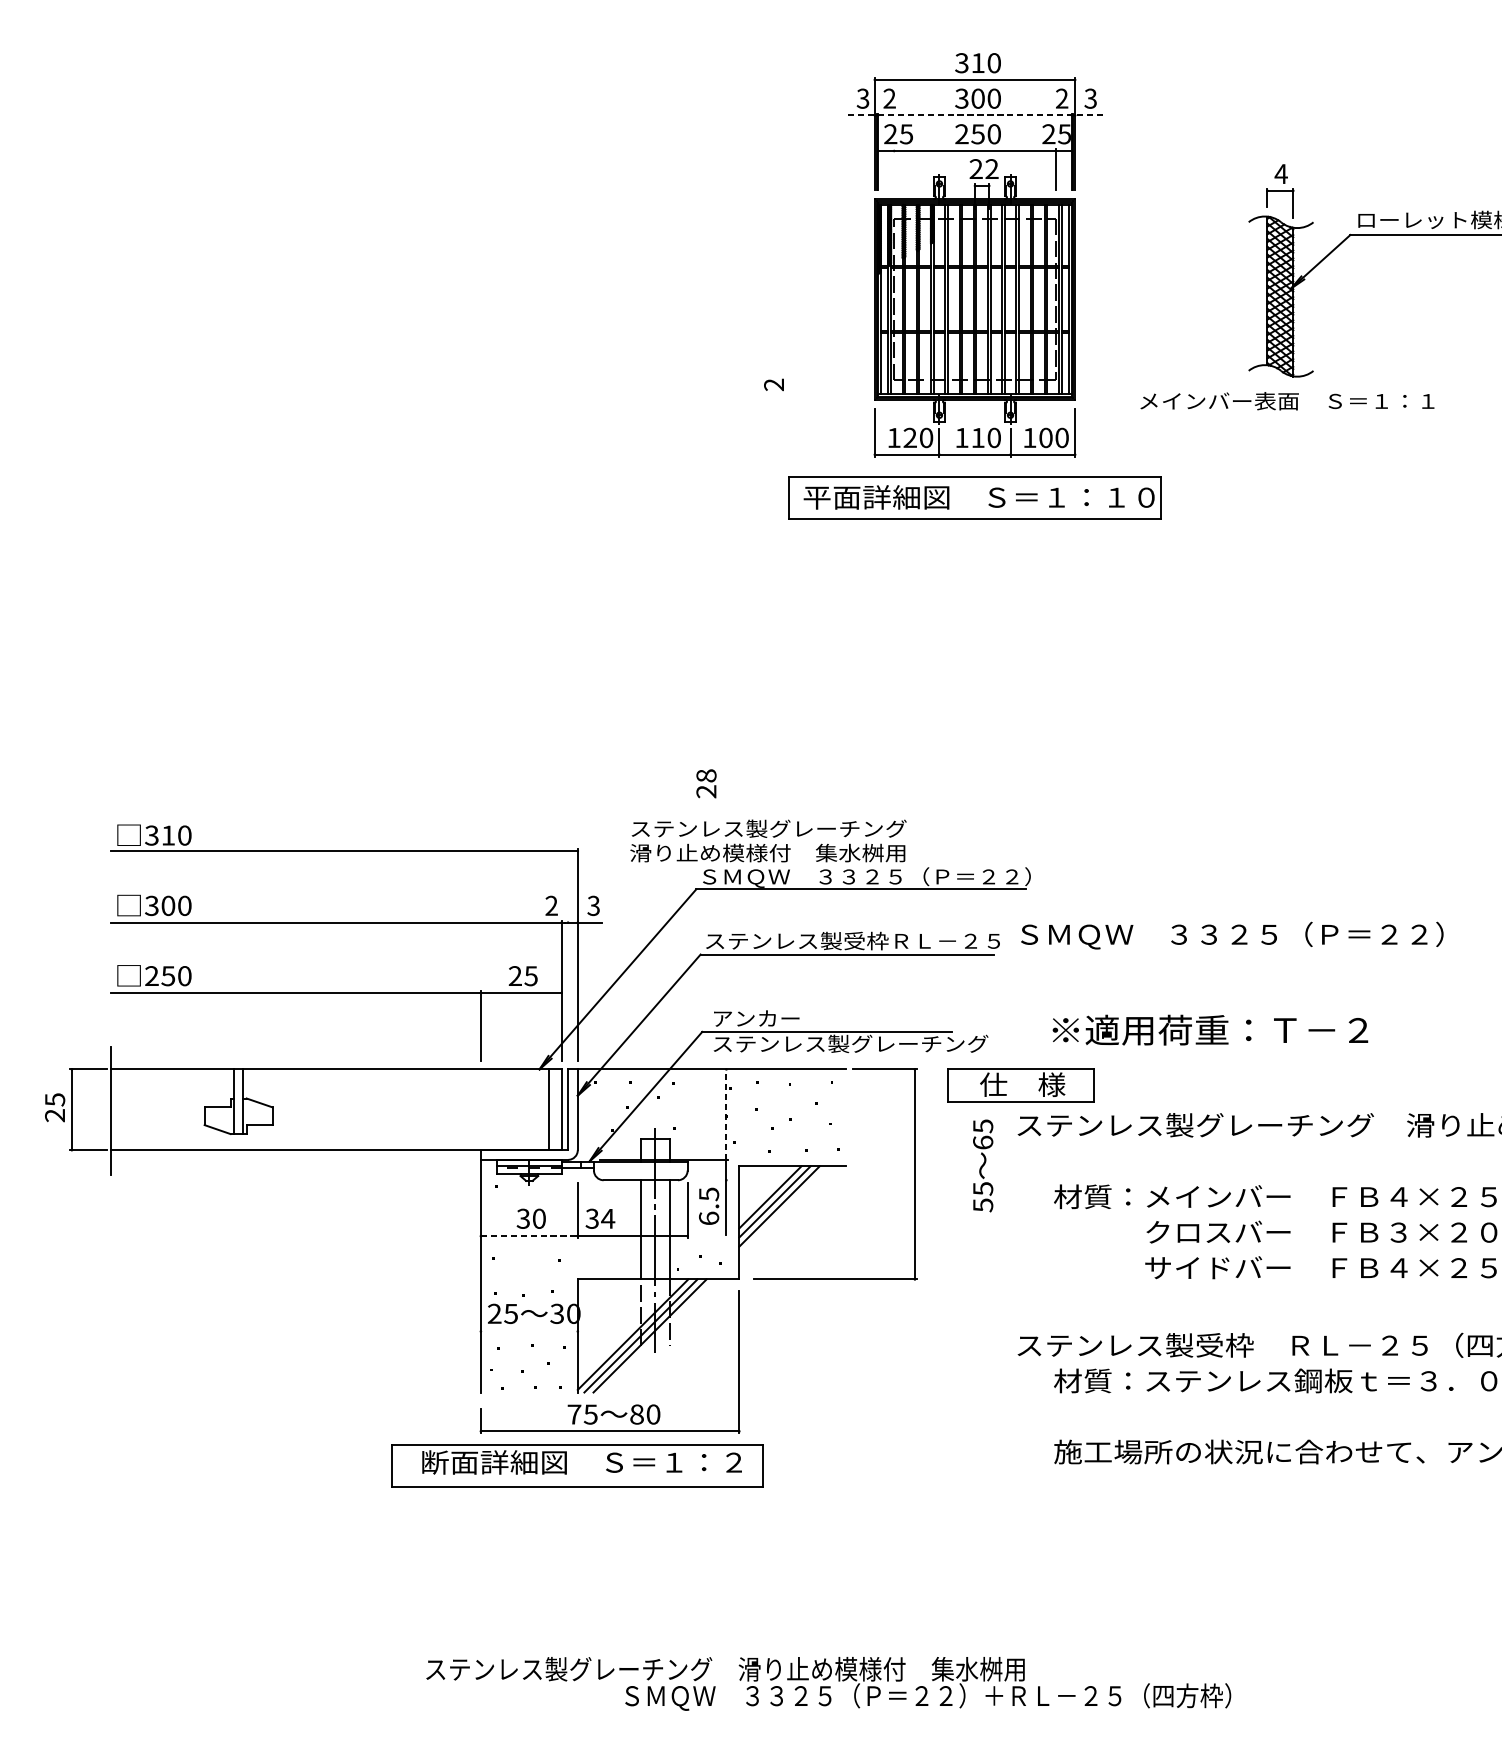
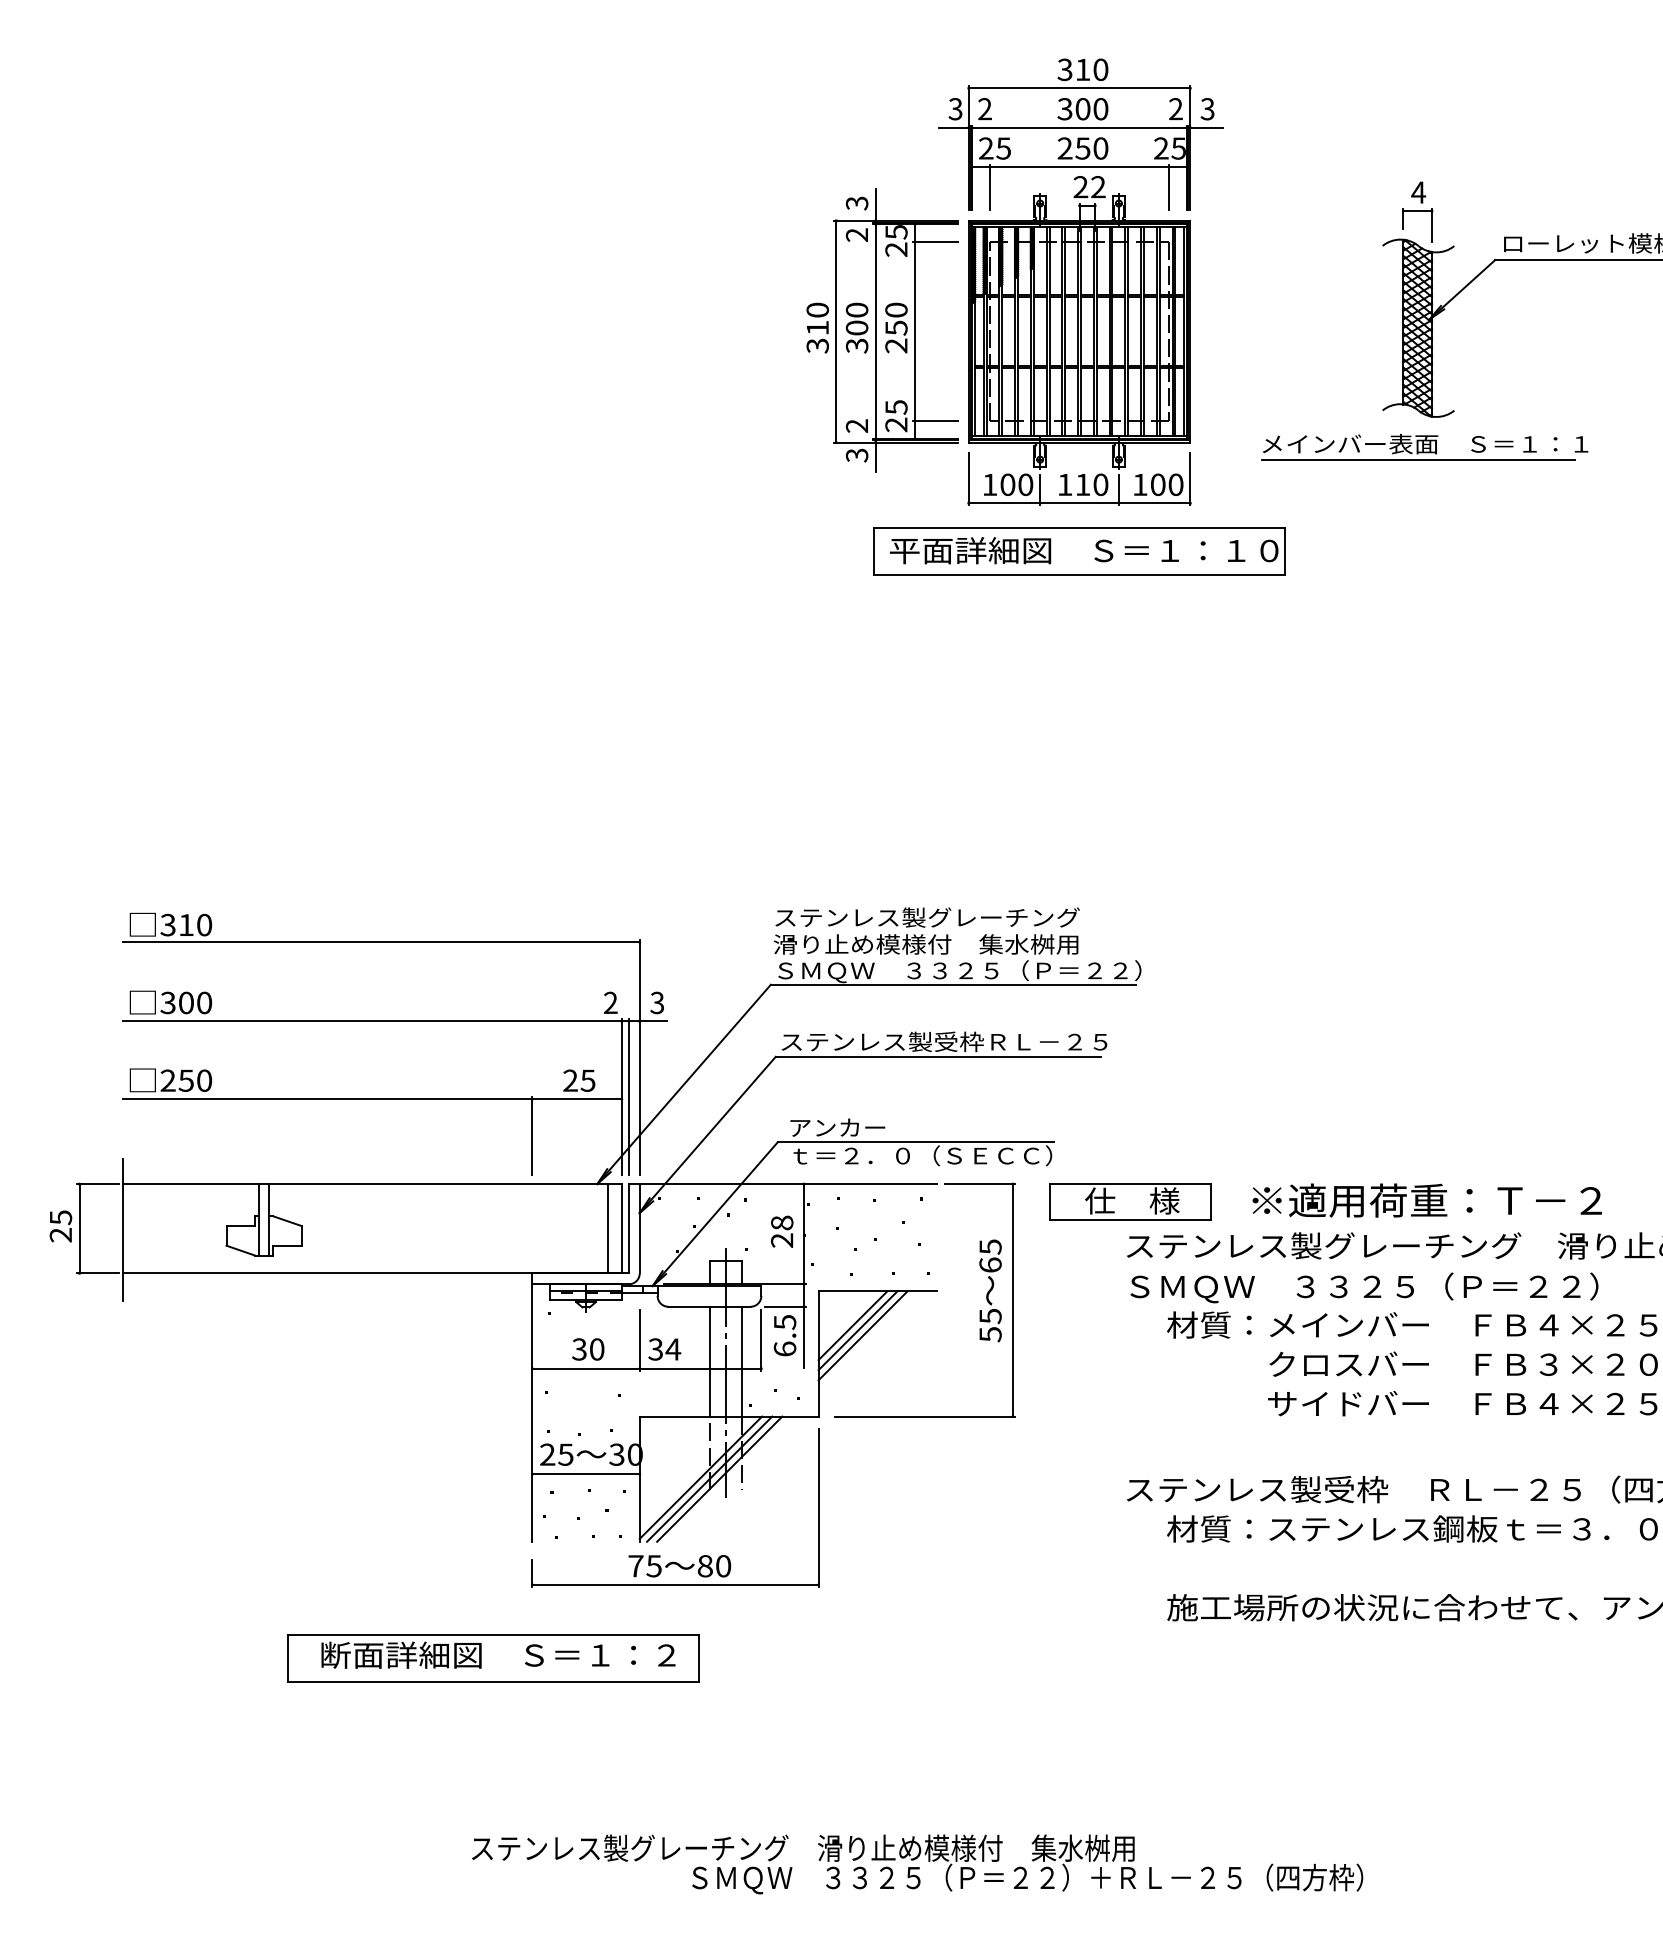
line: (975, 115) -> (1080, 127), dashed -> solid
line: (894, 168) -> (990, 186), added
part: (797, 298) -> (882, 330), added
line: (1281, 416) -> (1418, 460), added
text: (909, 437) -> (1007, 484), 120 -> 100
text: (706, 783) -> (782, 1231), moved
text: (768, 840) -> (926, 930), moved
text: (1232, 935) -> (1364, 1287), moved
line: (568, 990) -> (629, 1096), added
text: (1209, 1030) -> (1426, 1200), moved
text: (851, 1043) -> (942, 1155), ステンレス製グレーチング -> ｔ＝２．０（ＳＥＣＣ）
line: (726, 1114) -> (804, 1233), dashed -> solid
text: (983, 1165) -> (990, 1290), moved
line: (709, 1180) -> (785, 1306), added
line: (529, 1236) -> (586, 1368), dashed -> solid
line: (528, 1331) -> (585, 1474), added
part: (577, 1465) -> (493, 1658), moved

